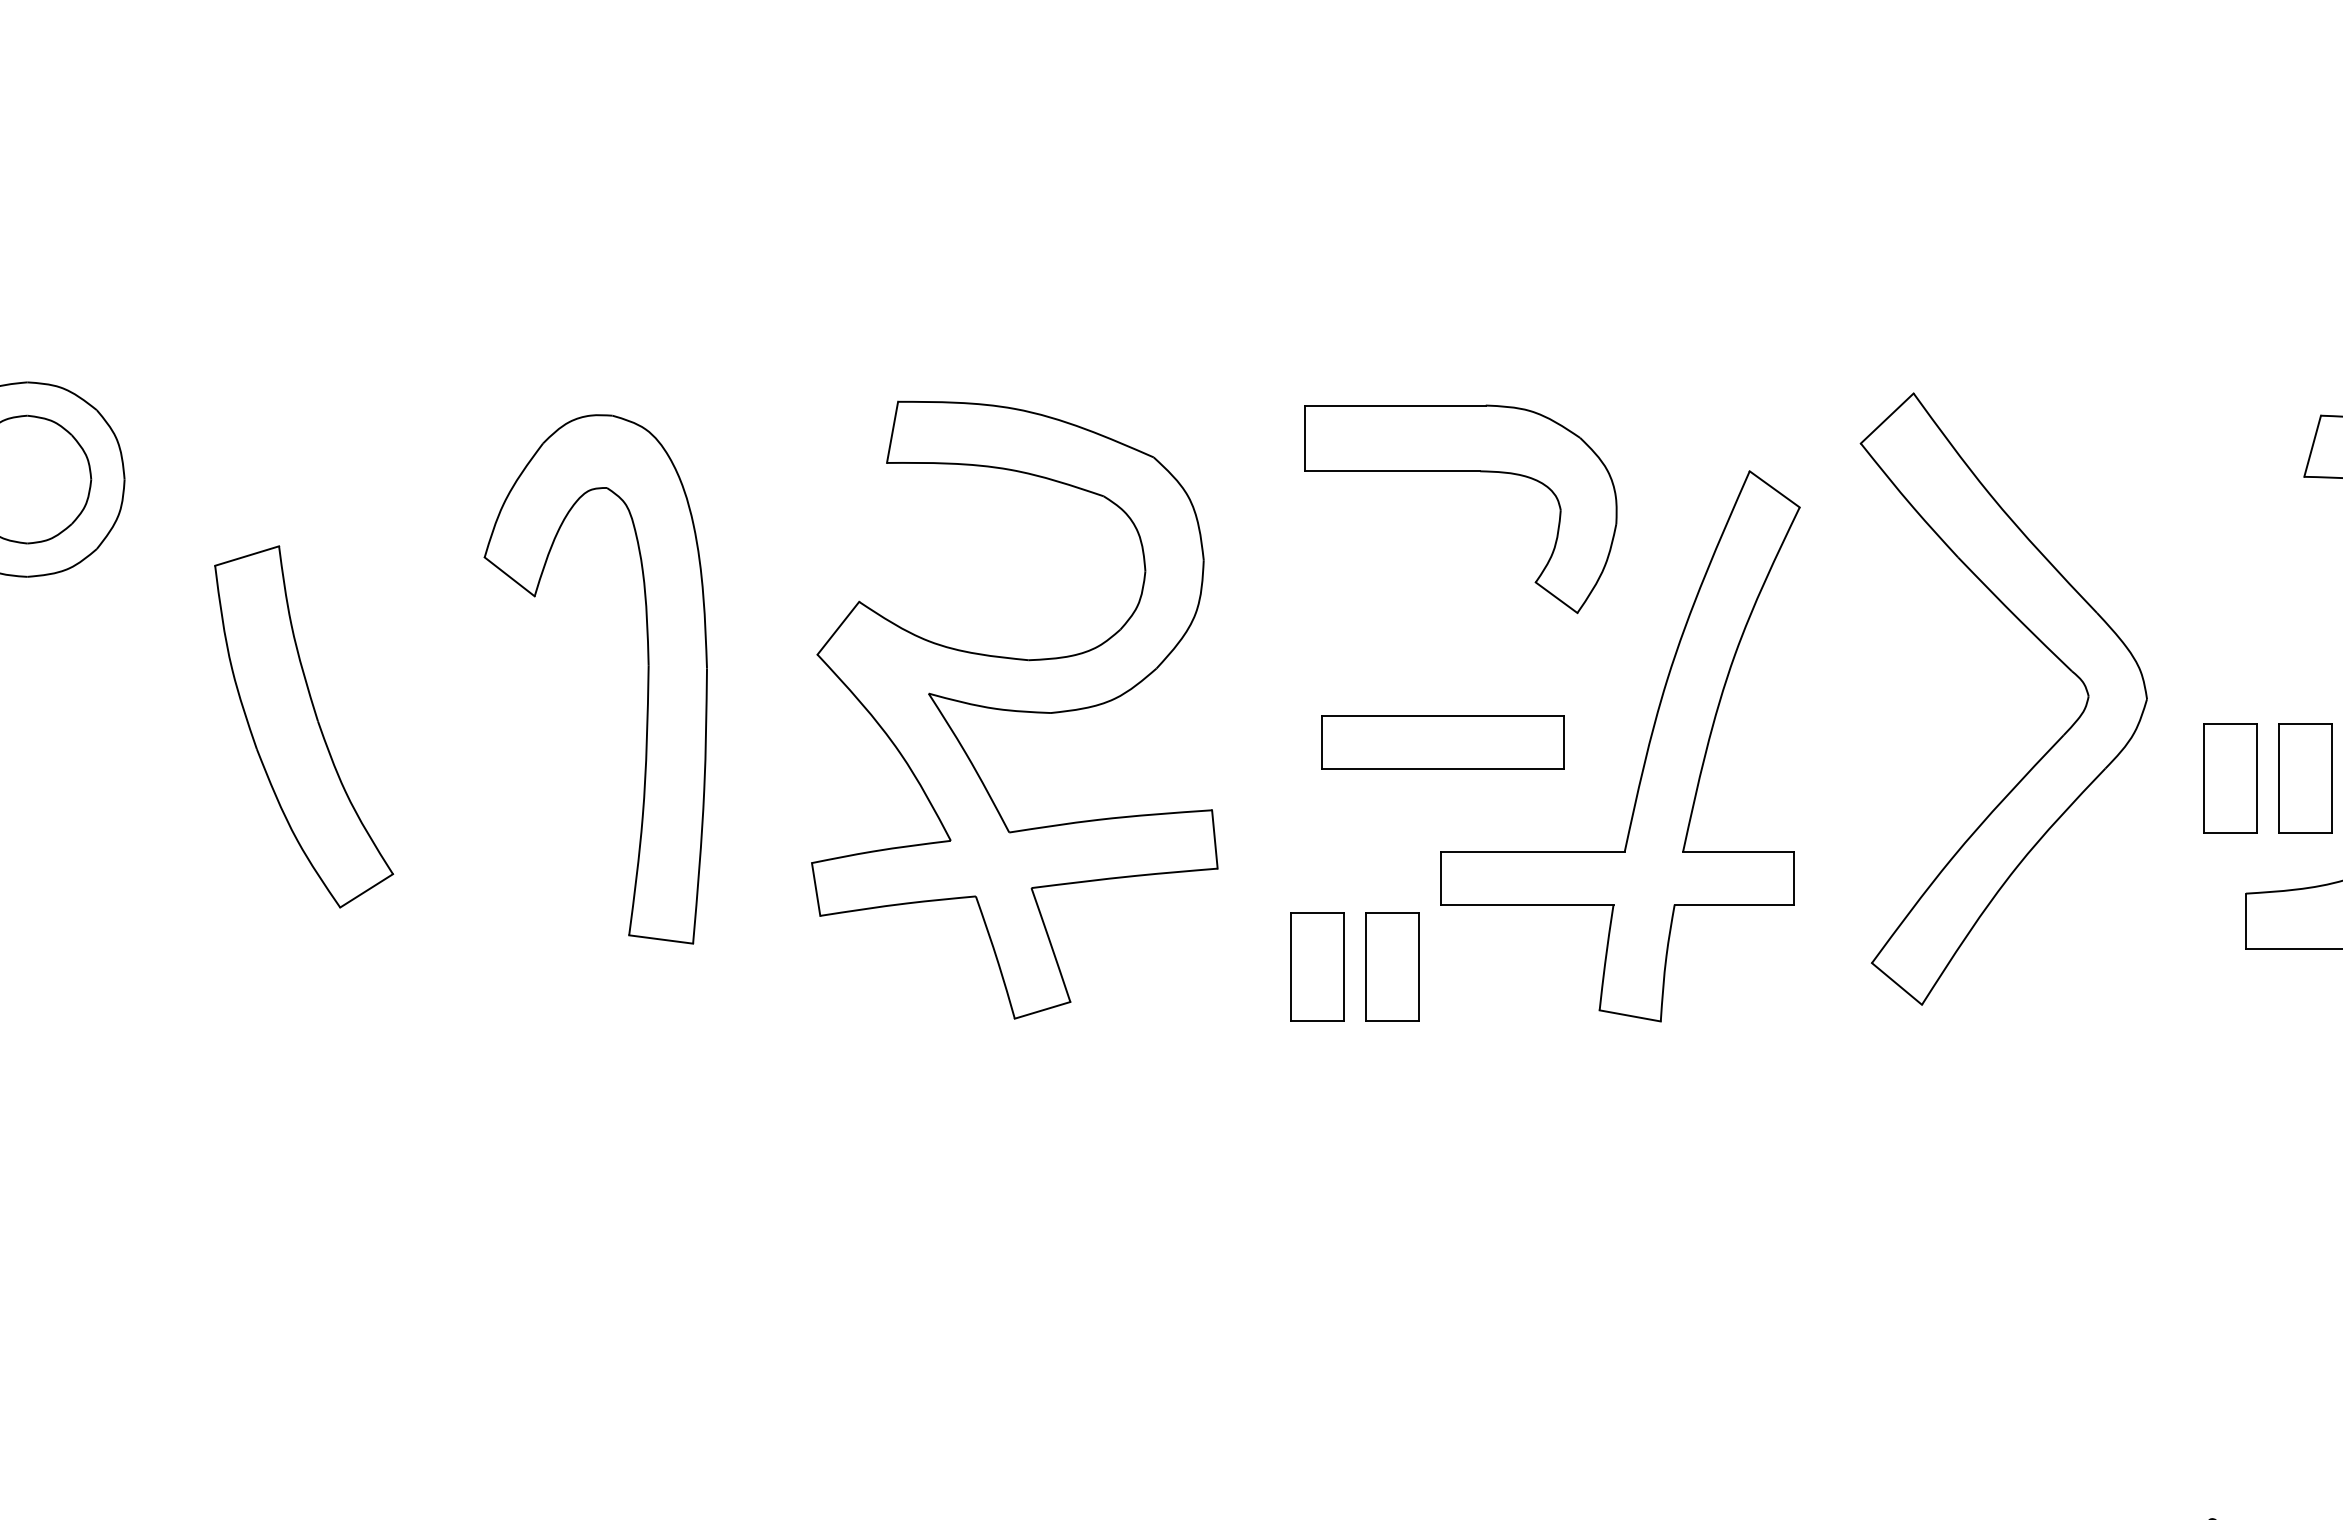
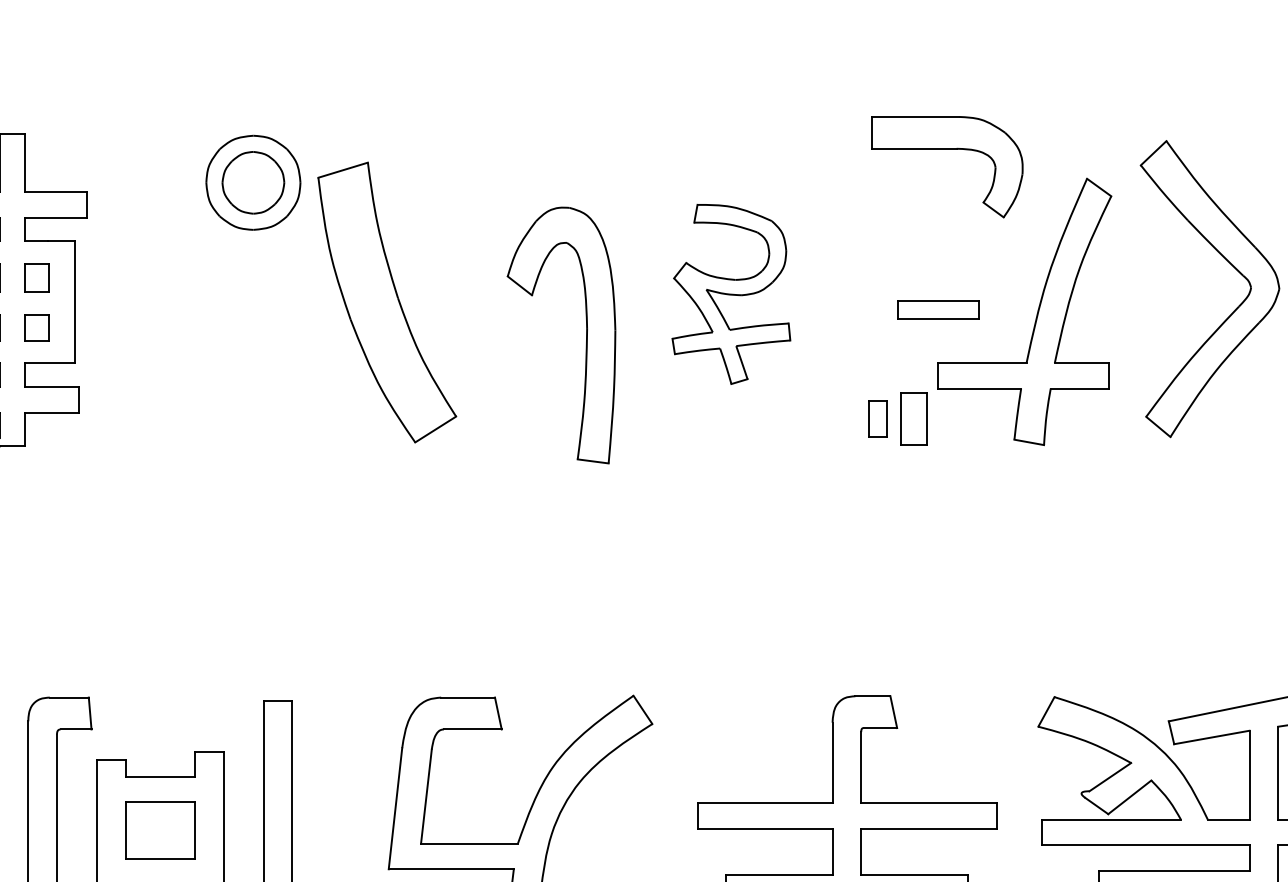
part: (1461, 472) -> (947, 149), moved
part: (647, 679) -> (586, 335), moved
part: (1015, 710) -> (731, 294), size x0.6
part: (304, 726) -> (387, 302), size x1.6
part: (1442, 741) -> (938, 309), size x0.7
part: (1316, 966) -> (877, 418), size x0.7

